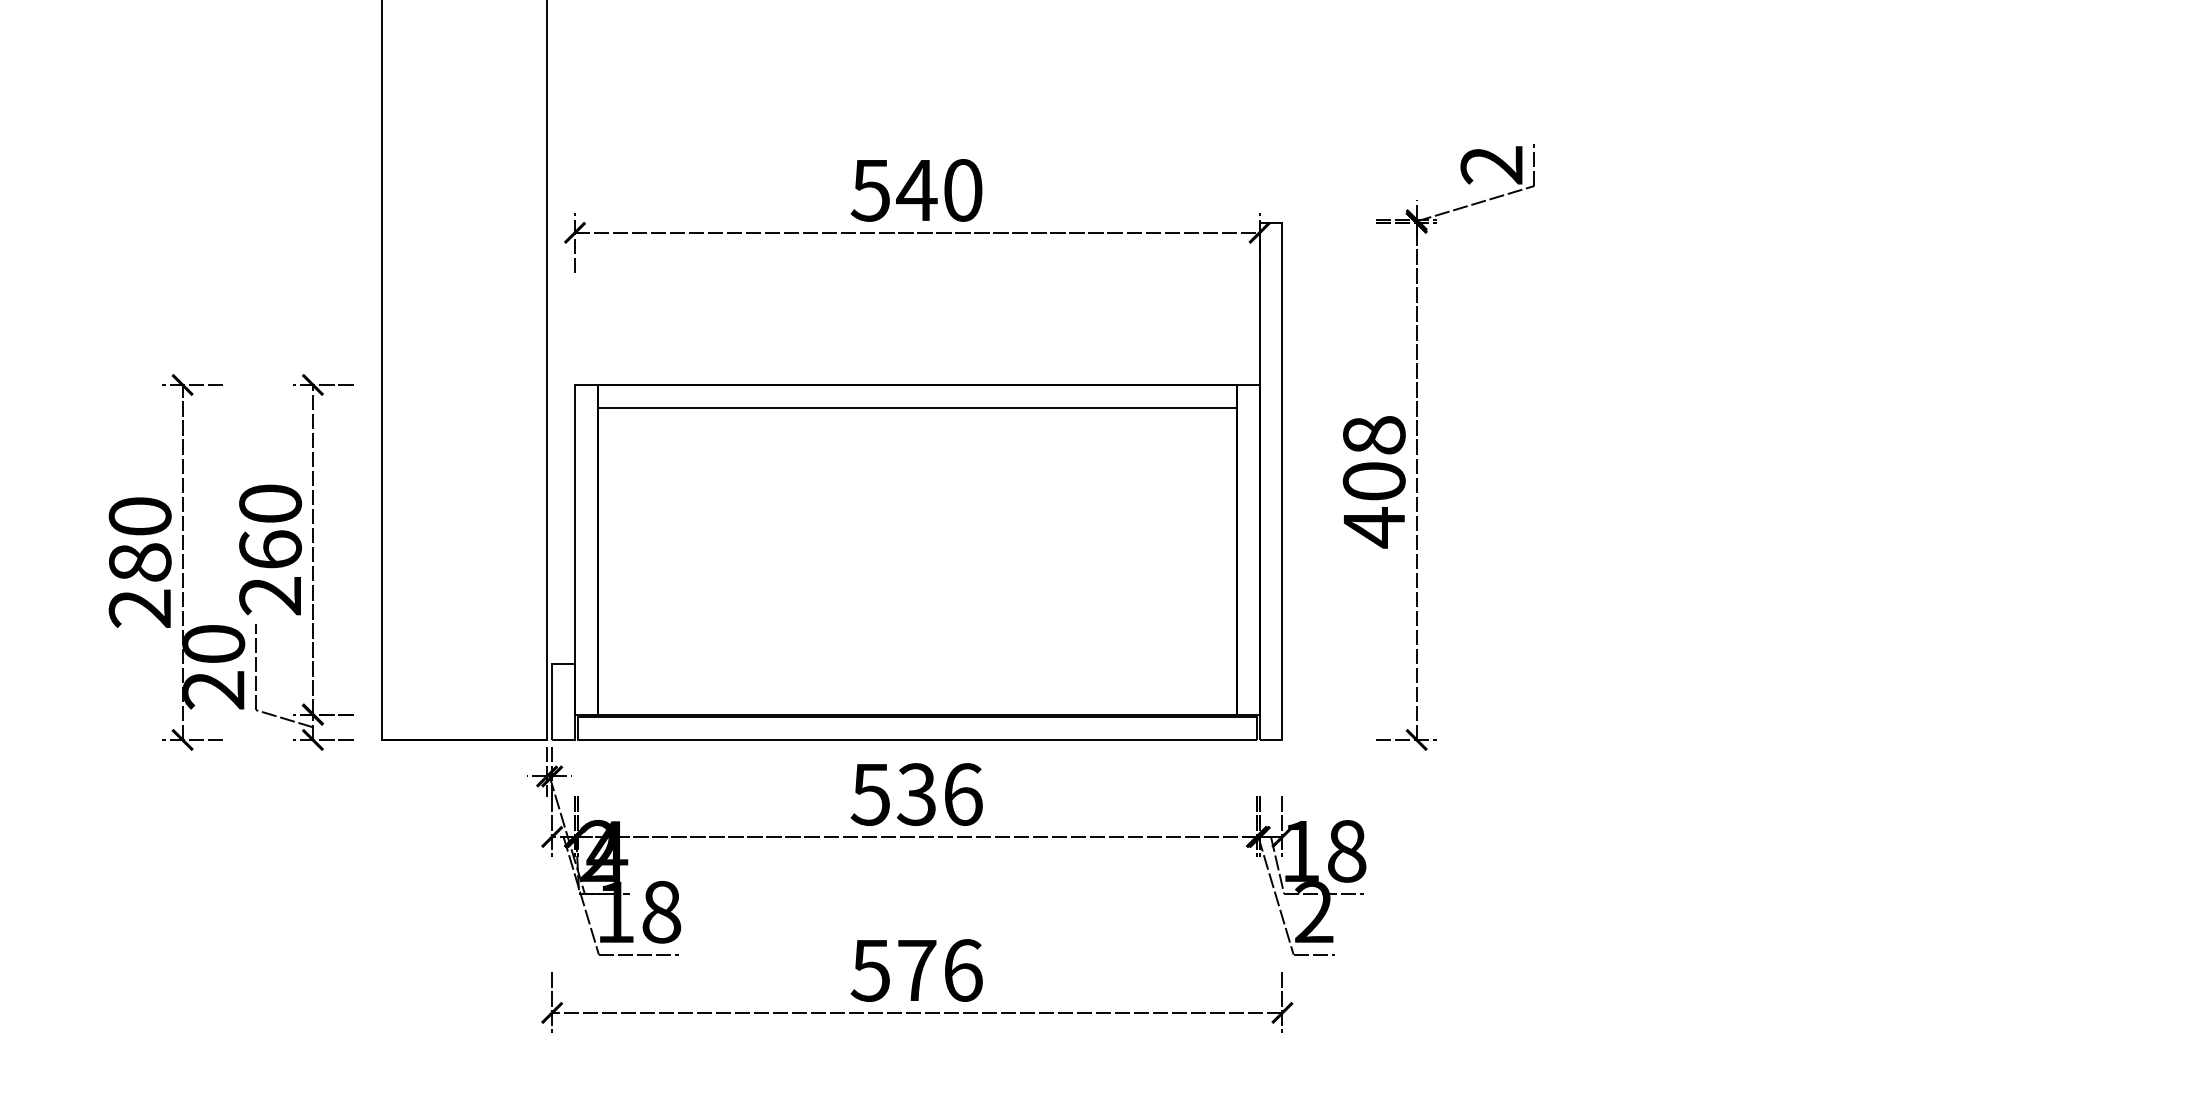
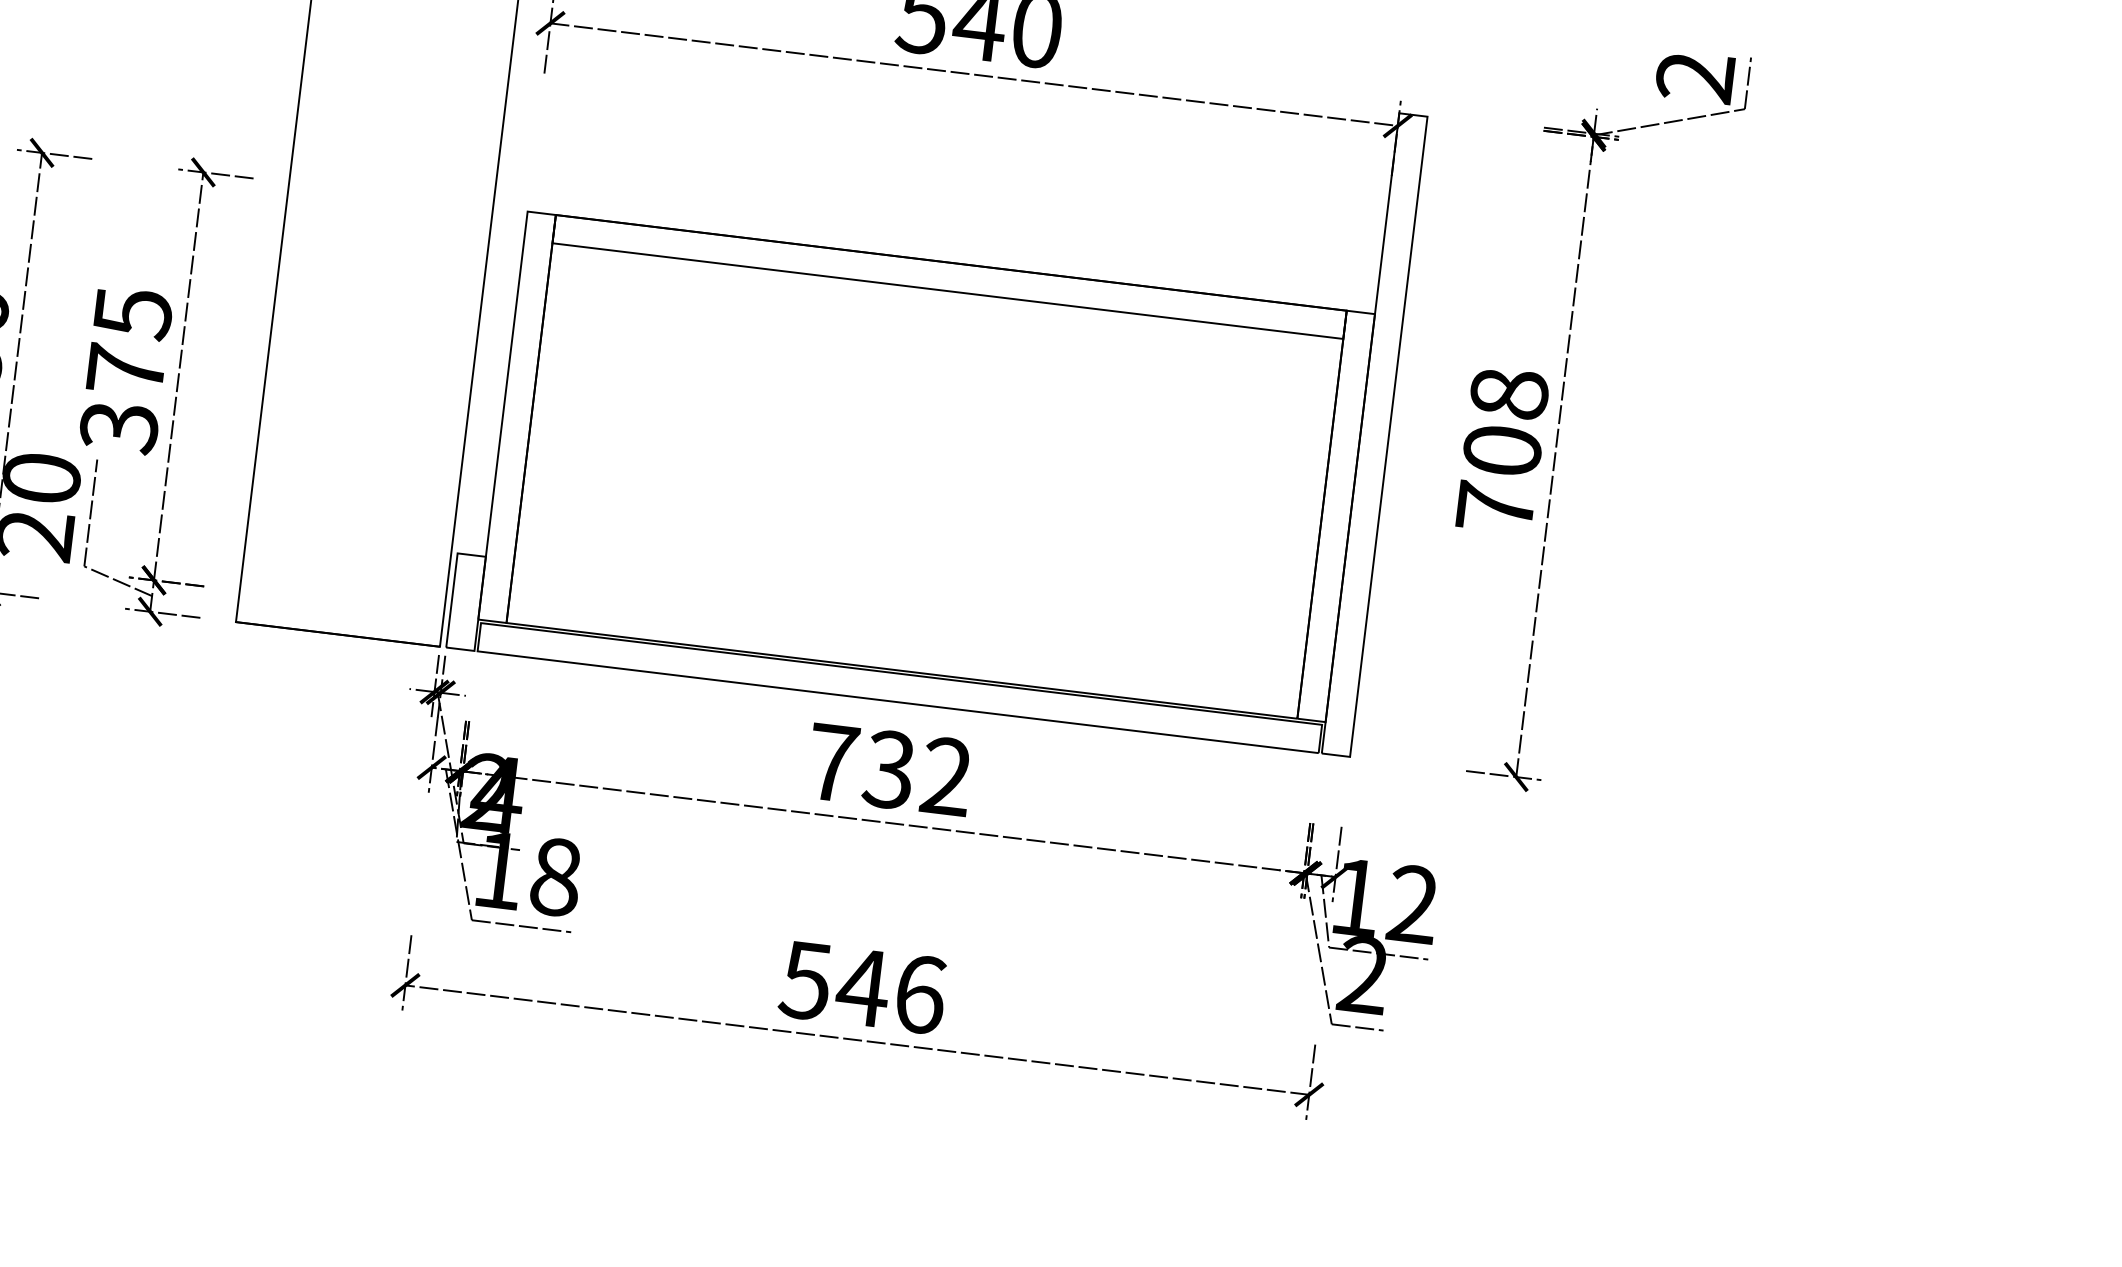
text: (1374, 527) -> (1495, 507), 408 -> 708
text: (270, 550) -> (126, 370), 260 -> 375
text: (916, 794) -> (889, 769), 536 -> 732
text: (1346, 850) -> (1412, 903), 18 -> 12
text: (916, 970) -> (862, 987), 576 -> 546

